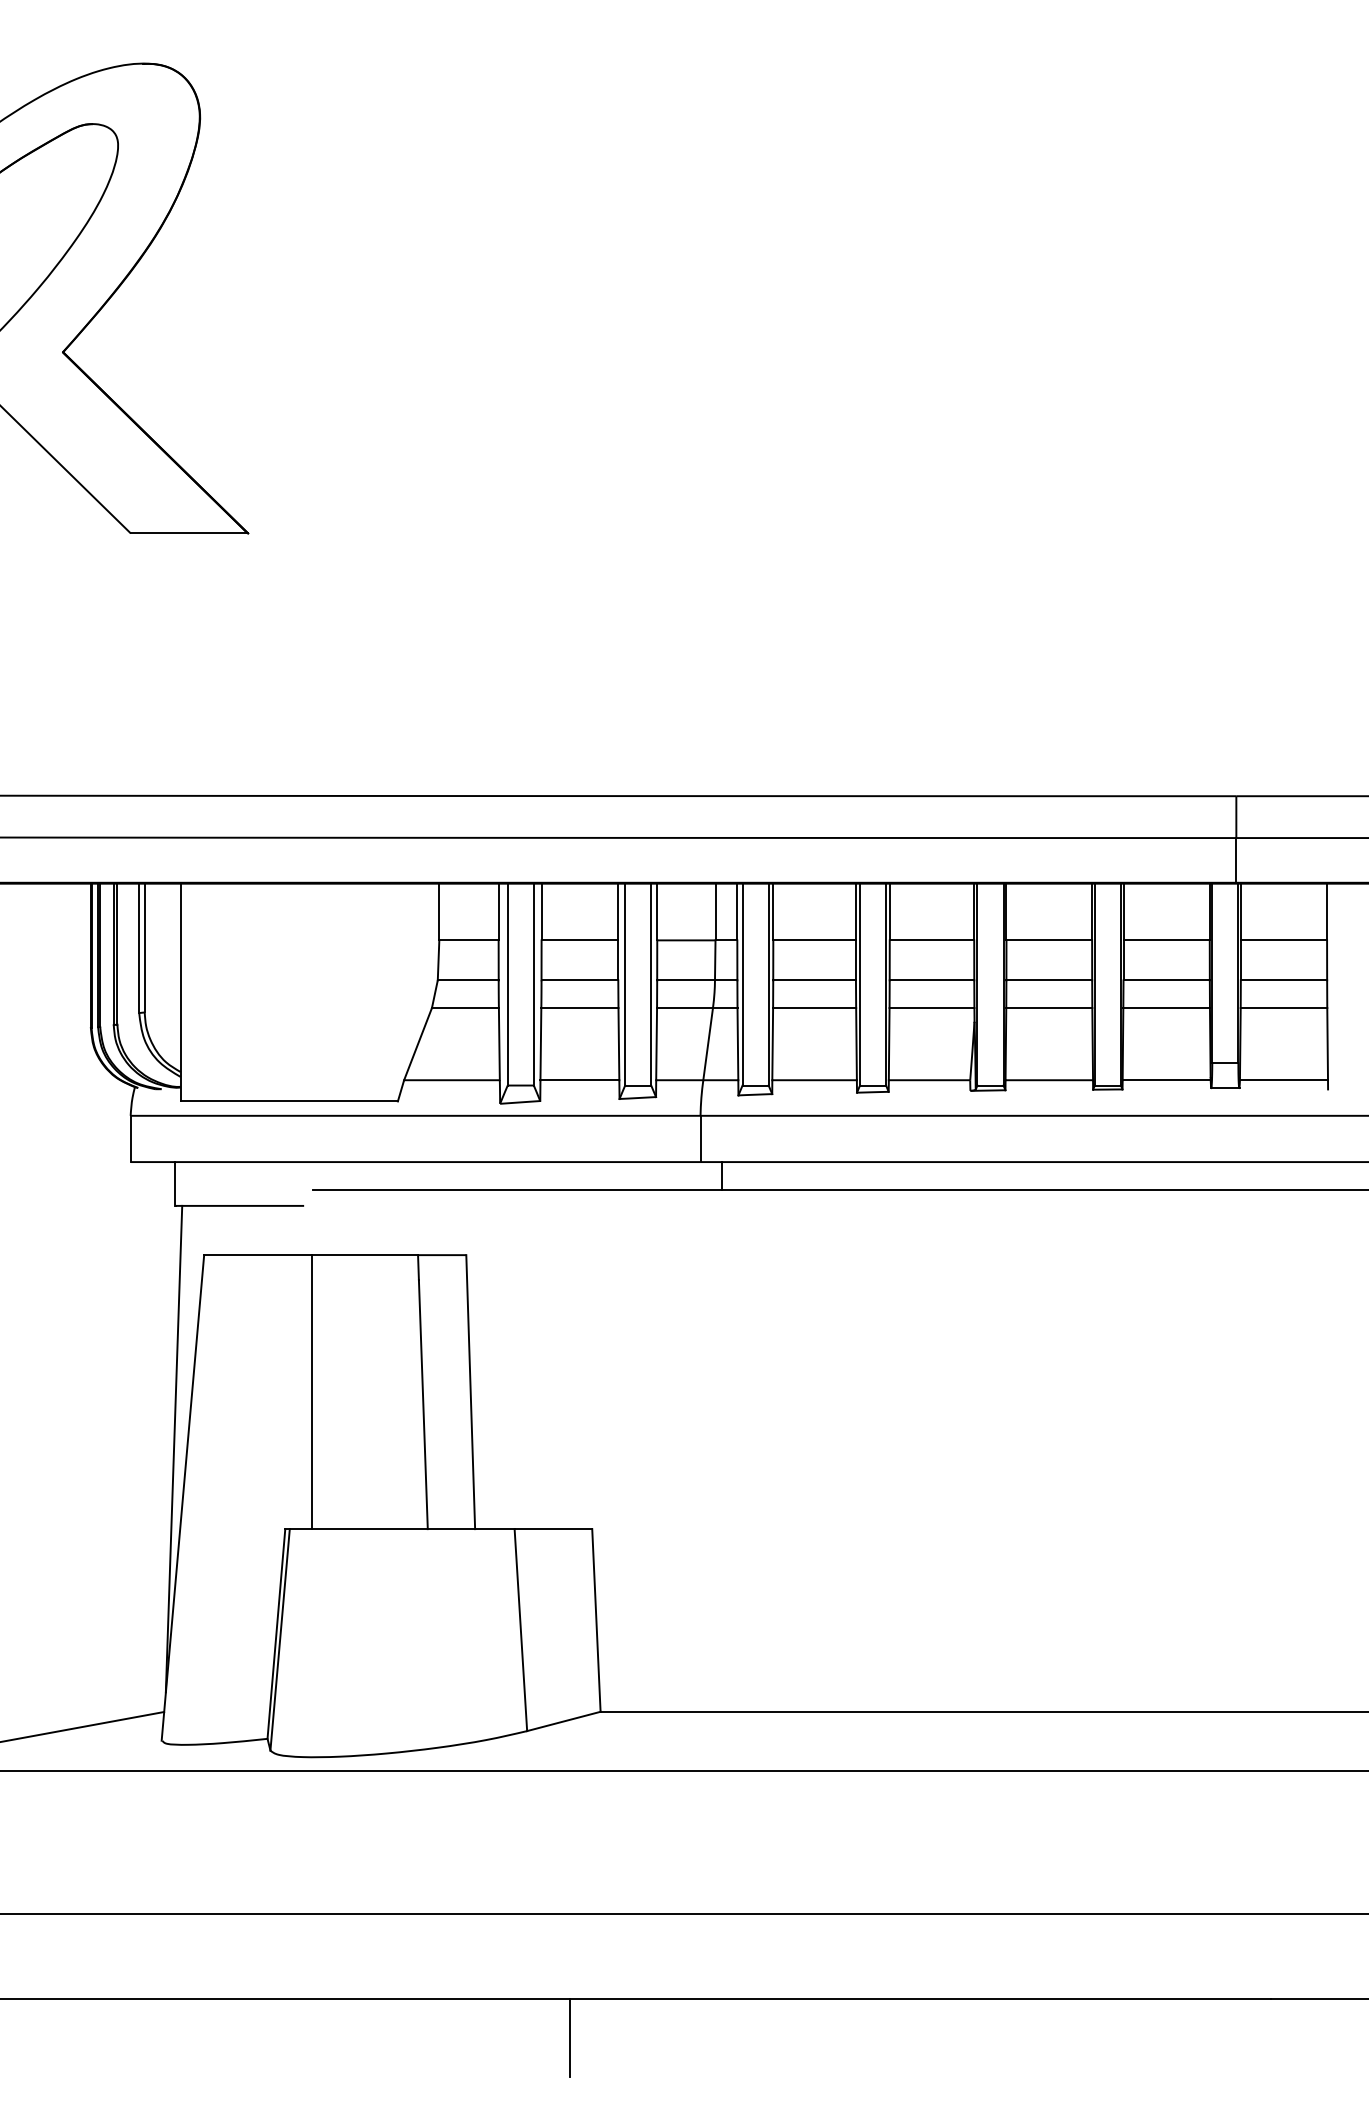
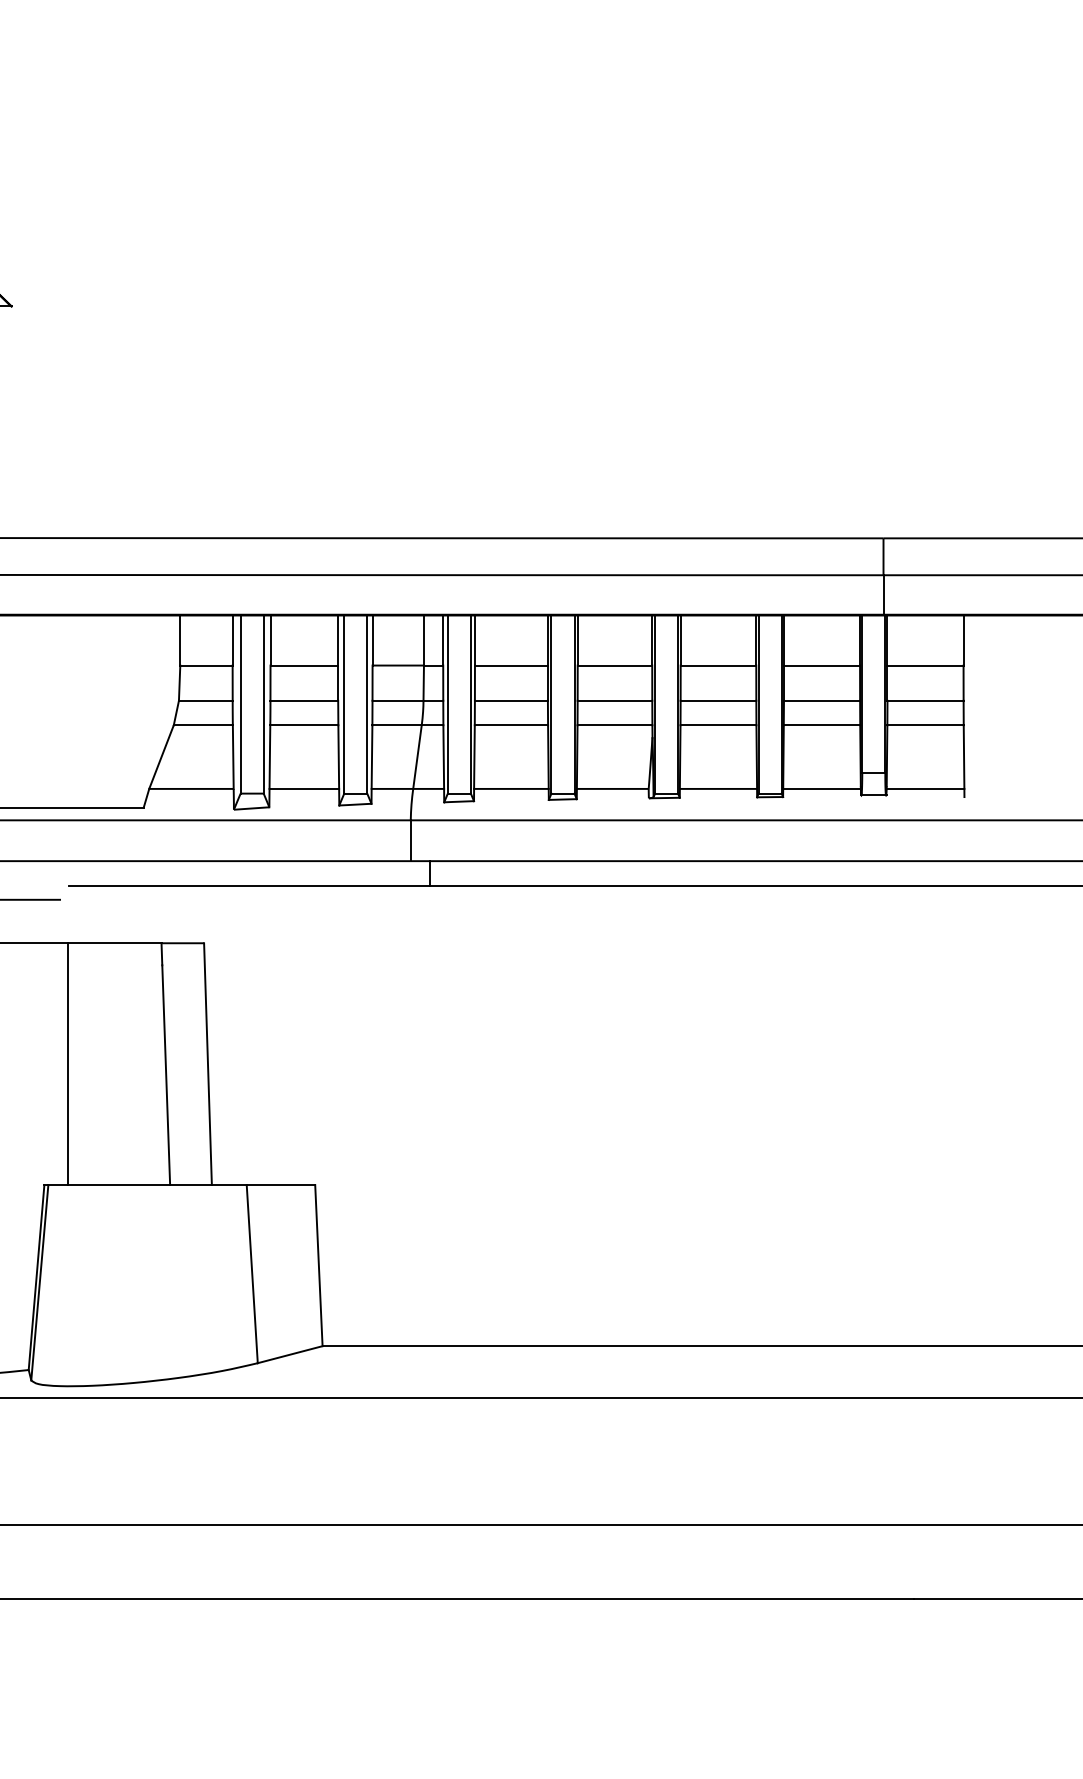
line: (569, 2037) -> (295, 1633), removed

